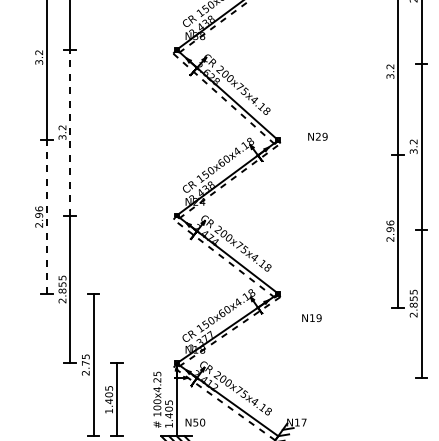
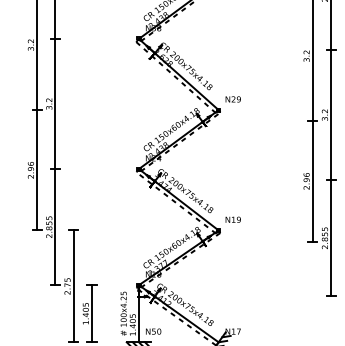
line: (70, 132) -> (55, 103), dashed -> solid
text: (317, 136) -> (232, 99), moved
line: (46, 217) -> (36, 170), dashed -> solid
text: (311, 318) -> (232, 220), moved

